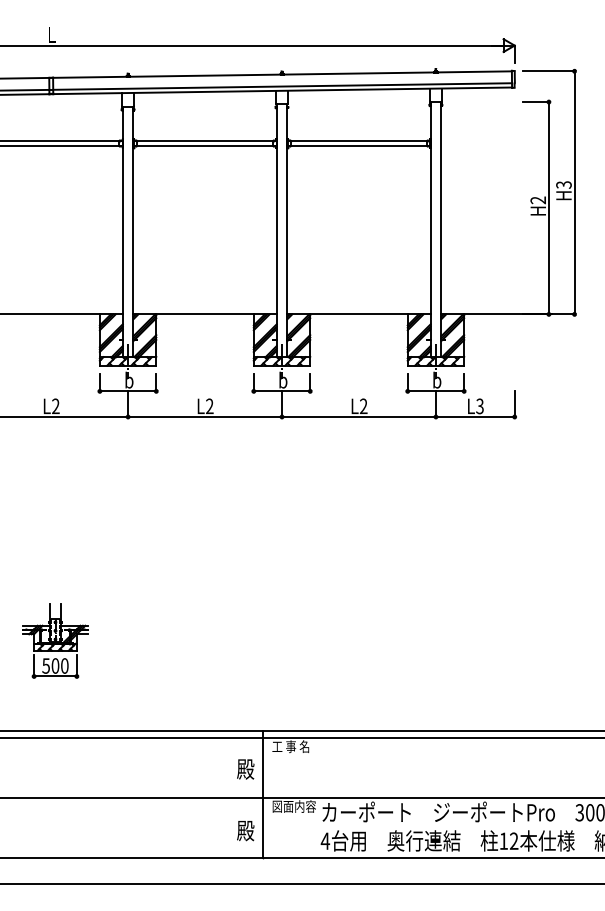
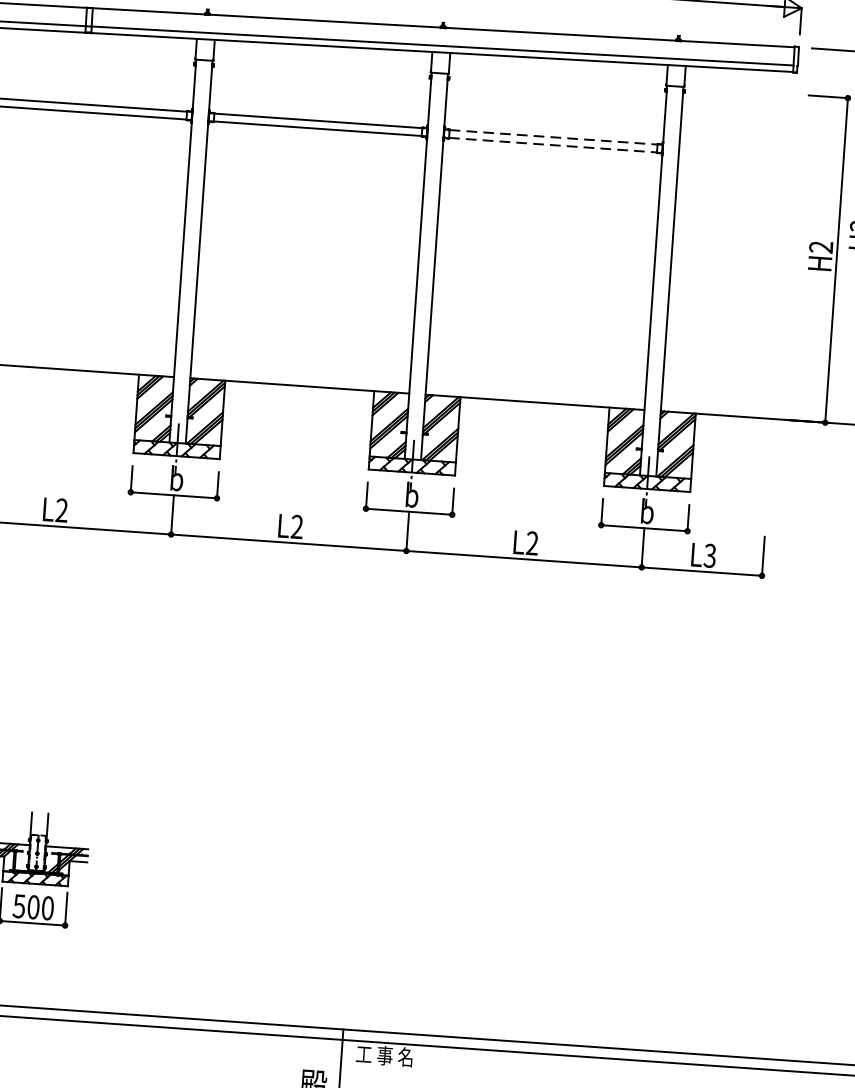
line: (359, 140) -> (554, 136), solid -> dashed
line: (359, 146) -> (553, 145), solid -> dashed

